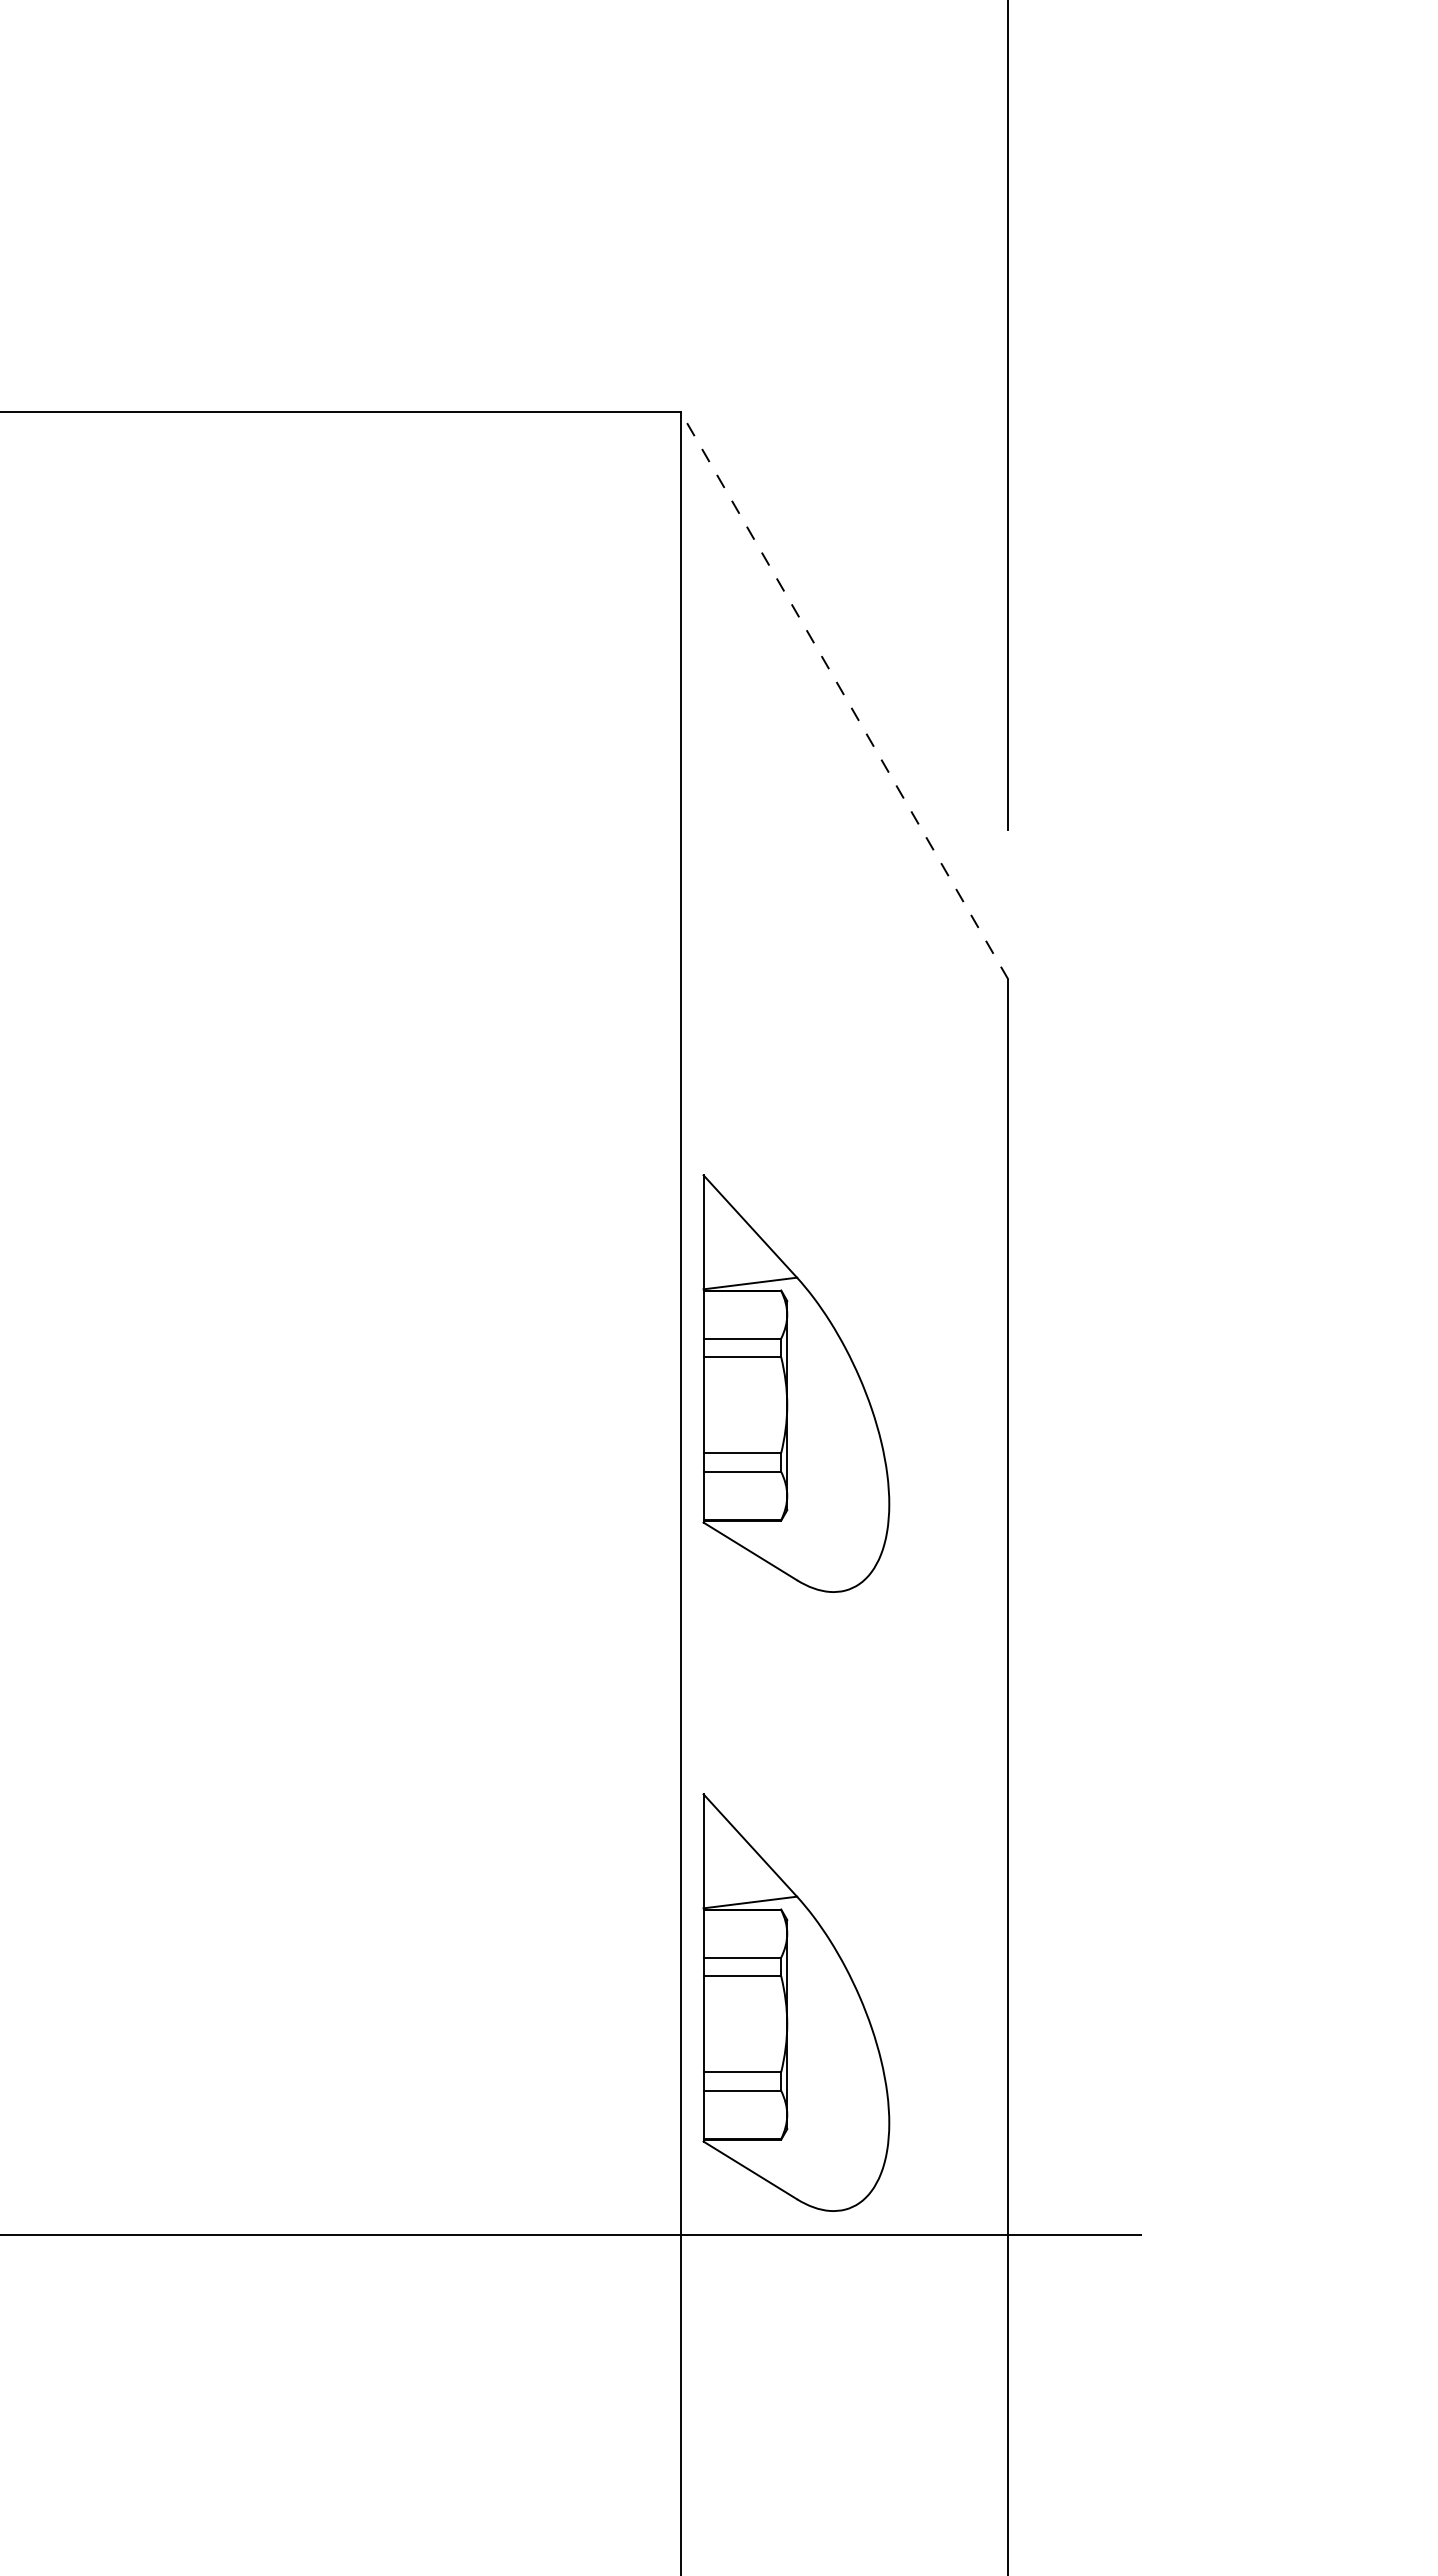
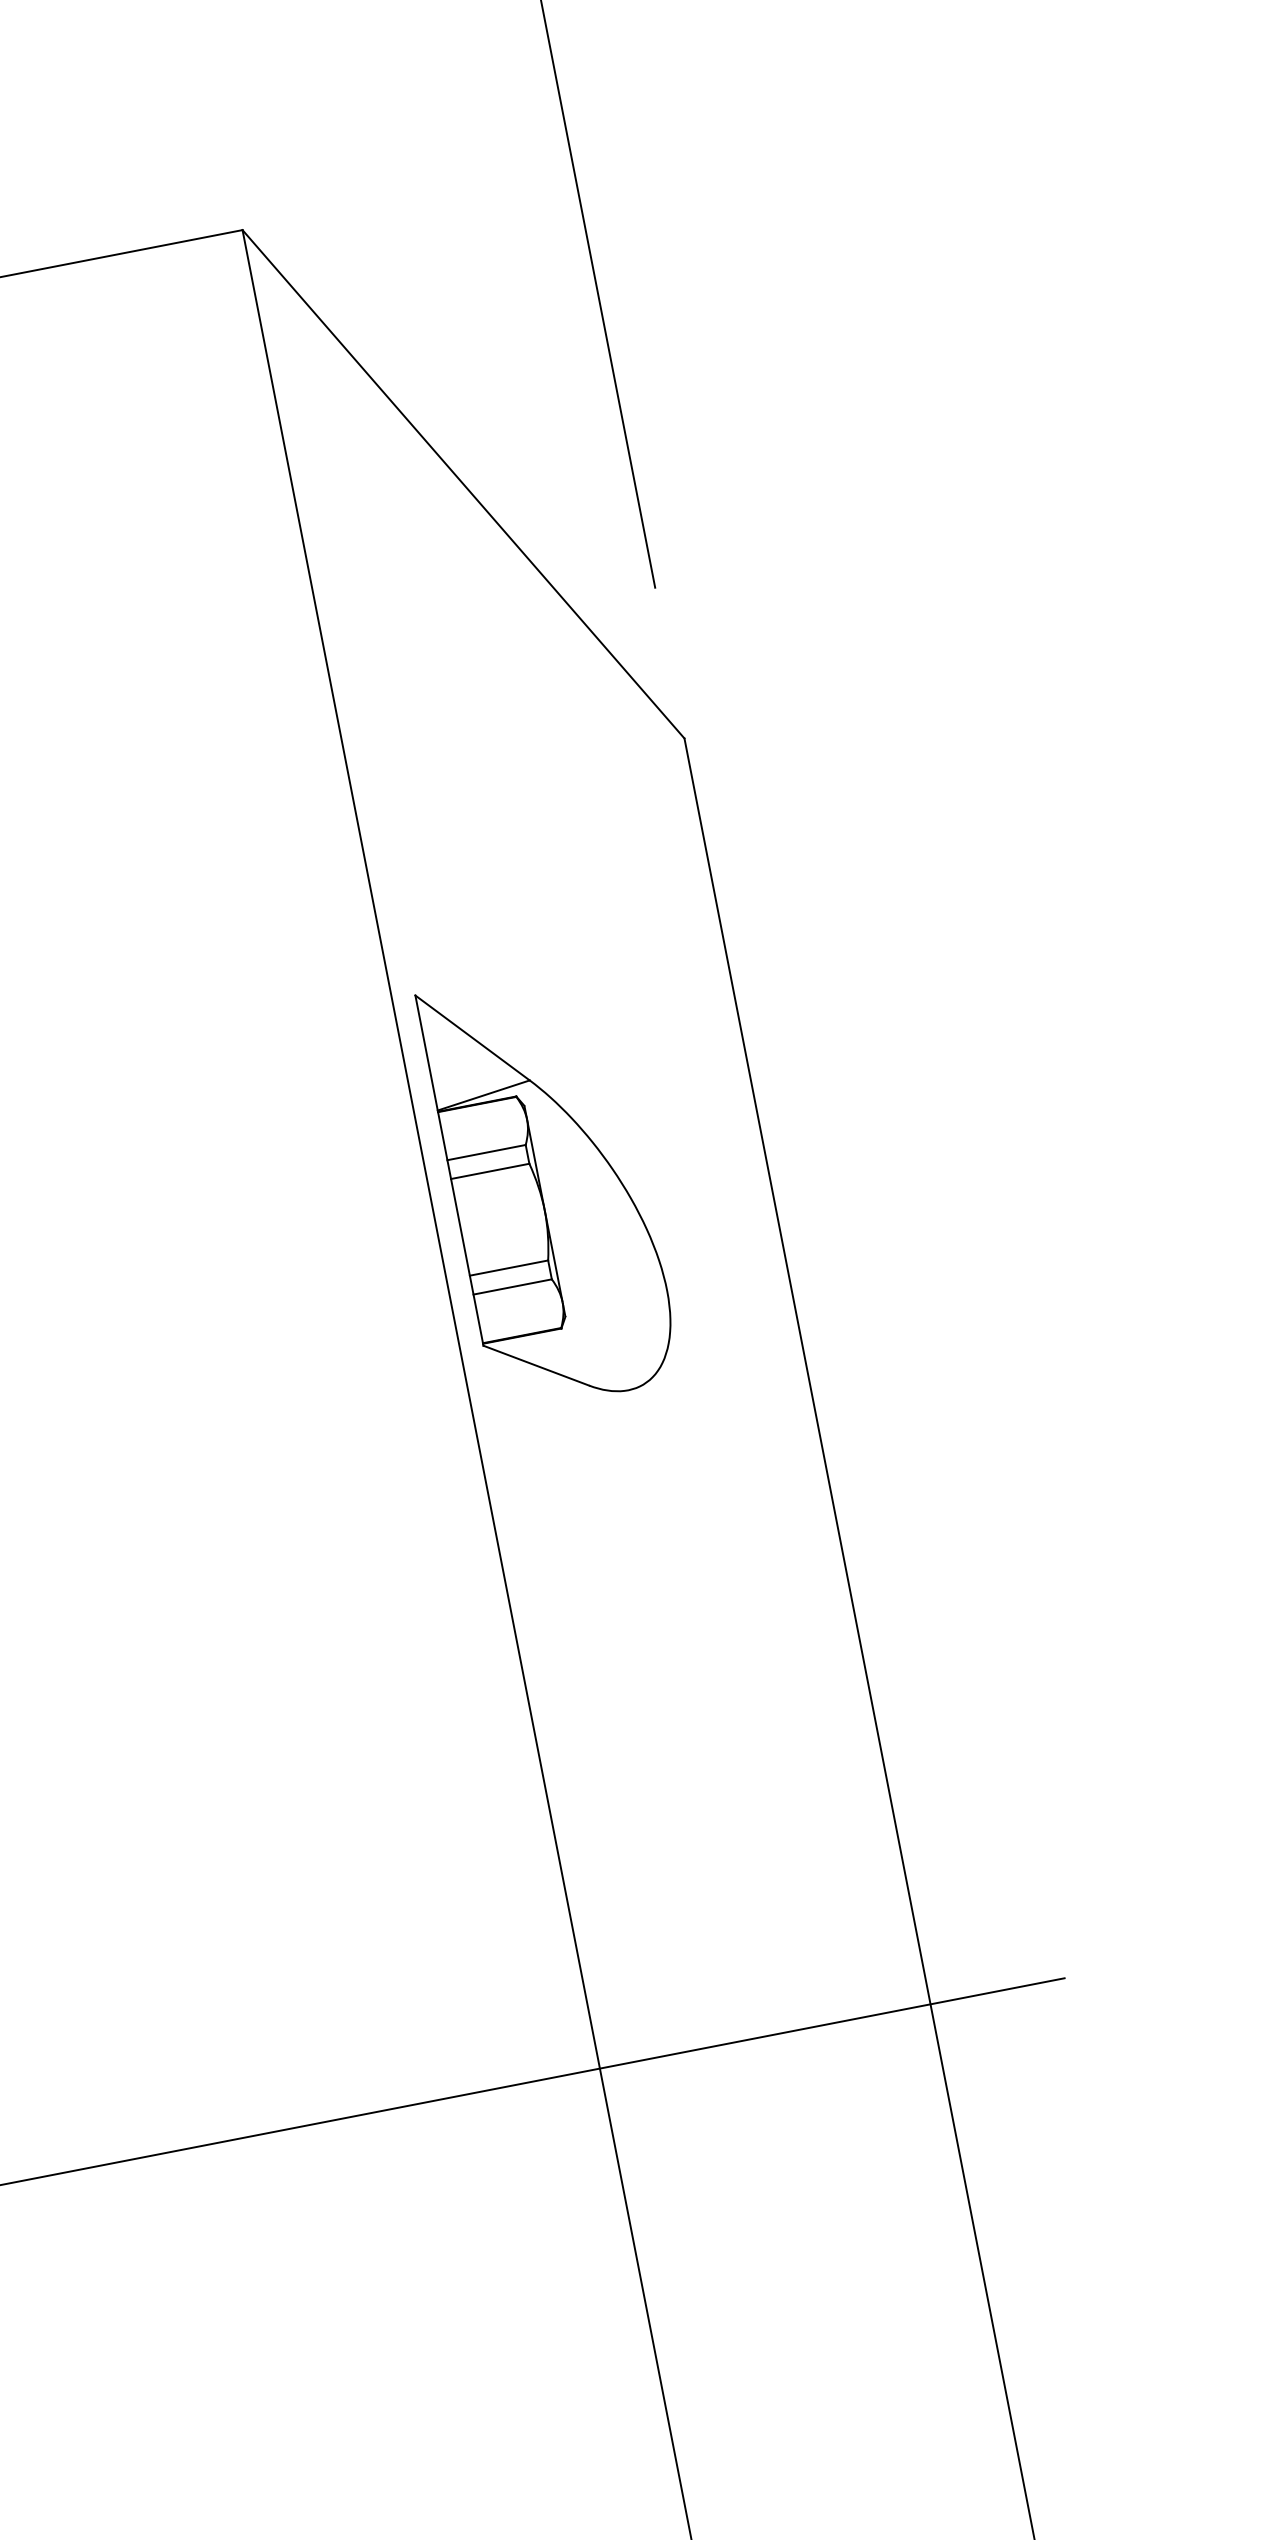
line: (844, 695) -> (463, 484), dashed -> solid
part: (796, 2002) -> (671, 1811), removed

